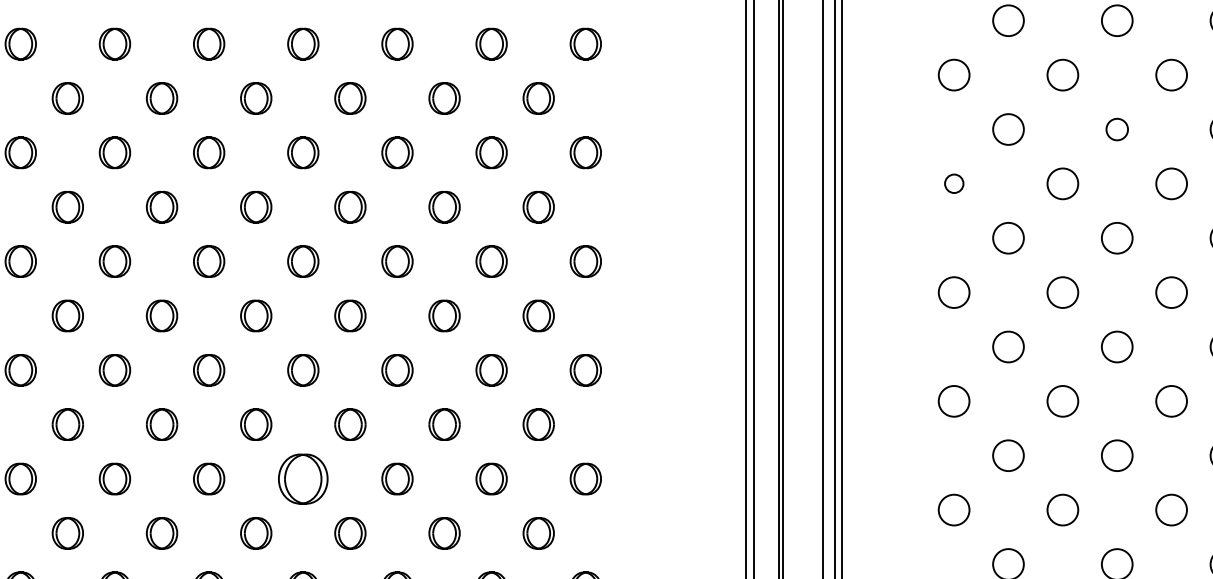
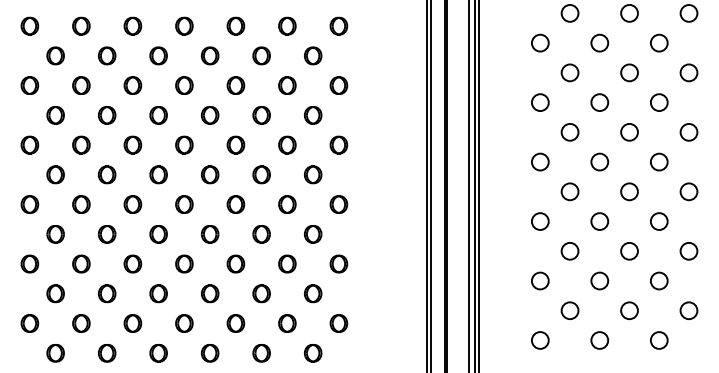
circle: (1117, 128) -> (629, 72), size x1.43
circle: (954, 183) -> (540, 102), size x1.67
part: (303, 478) -> (184, 263), size x0.62

